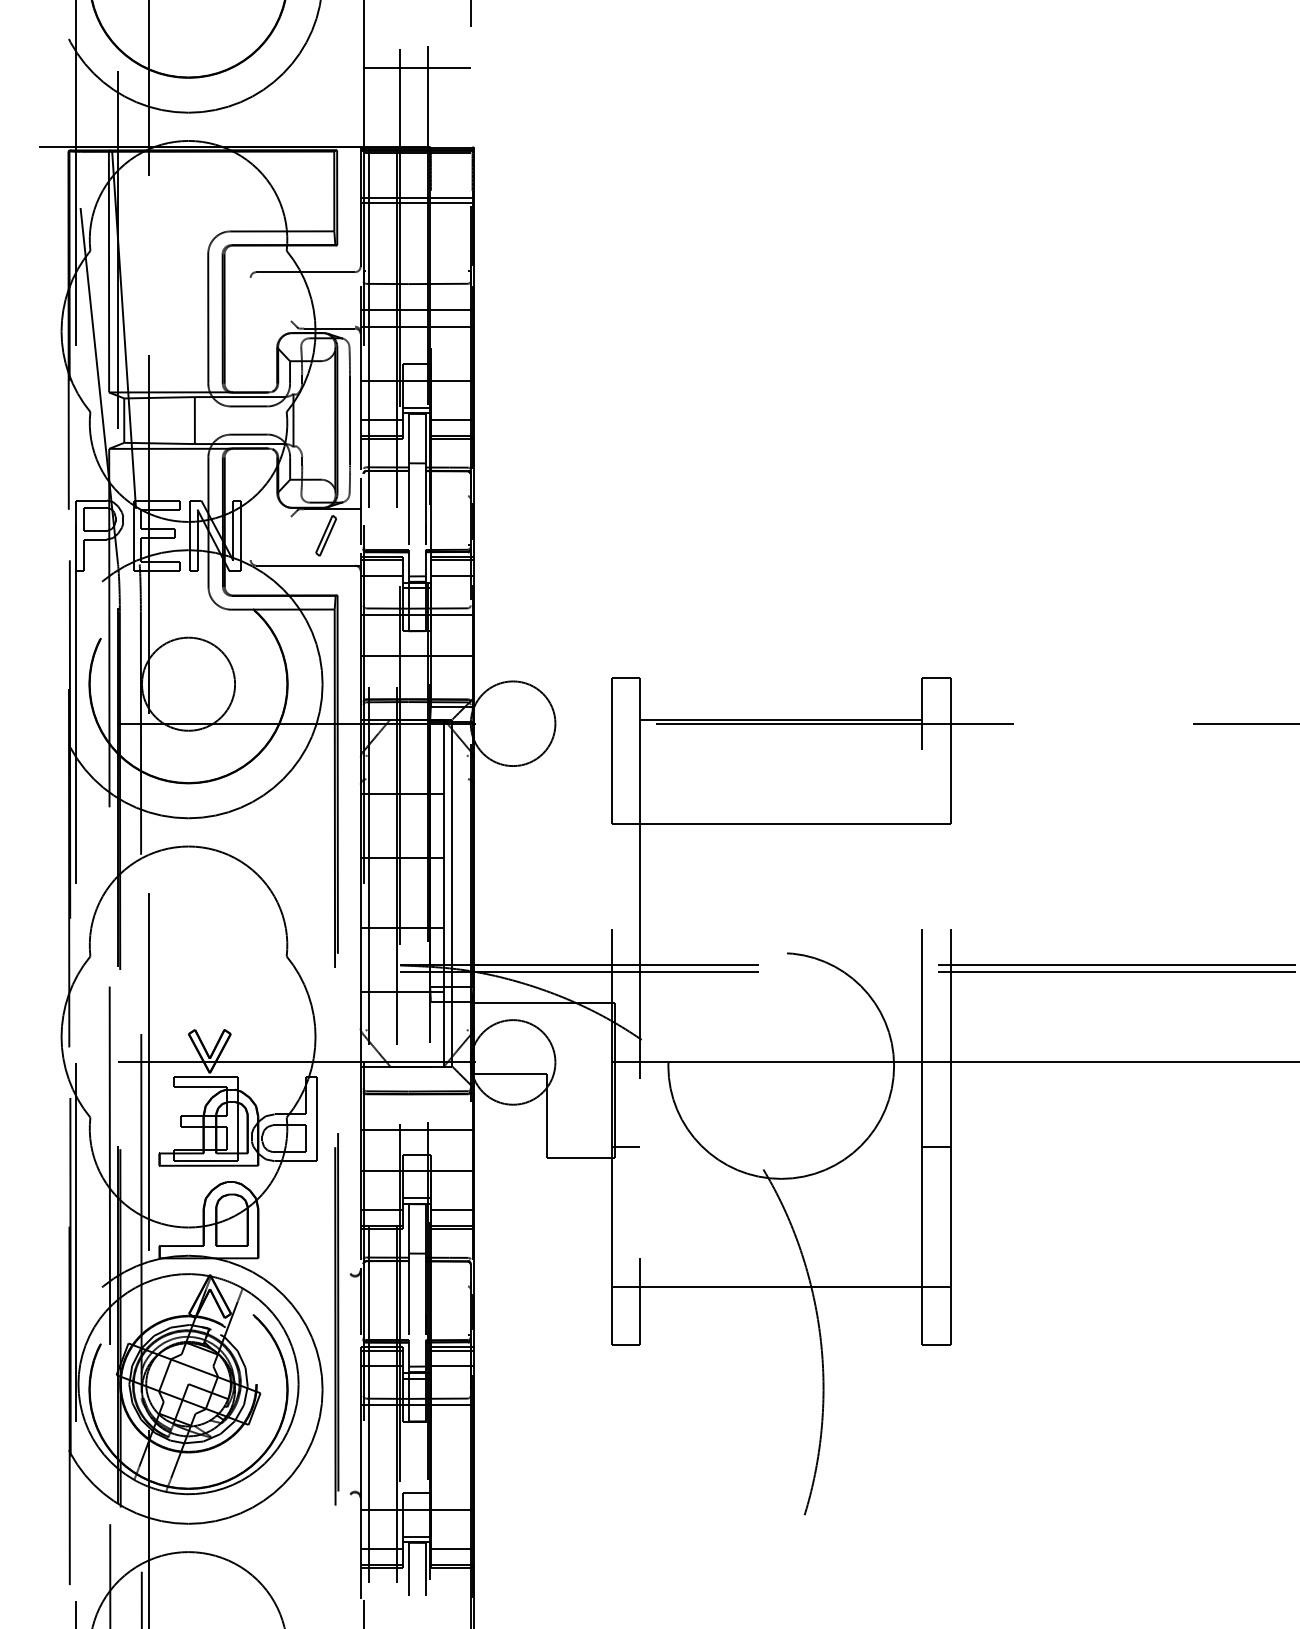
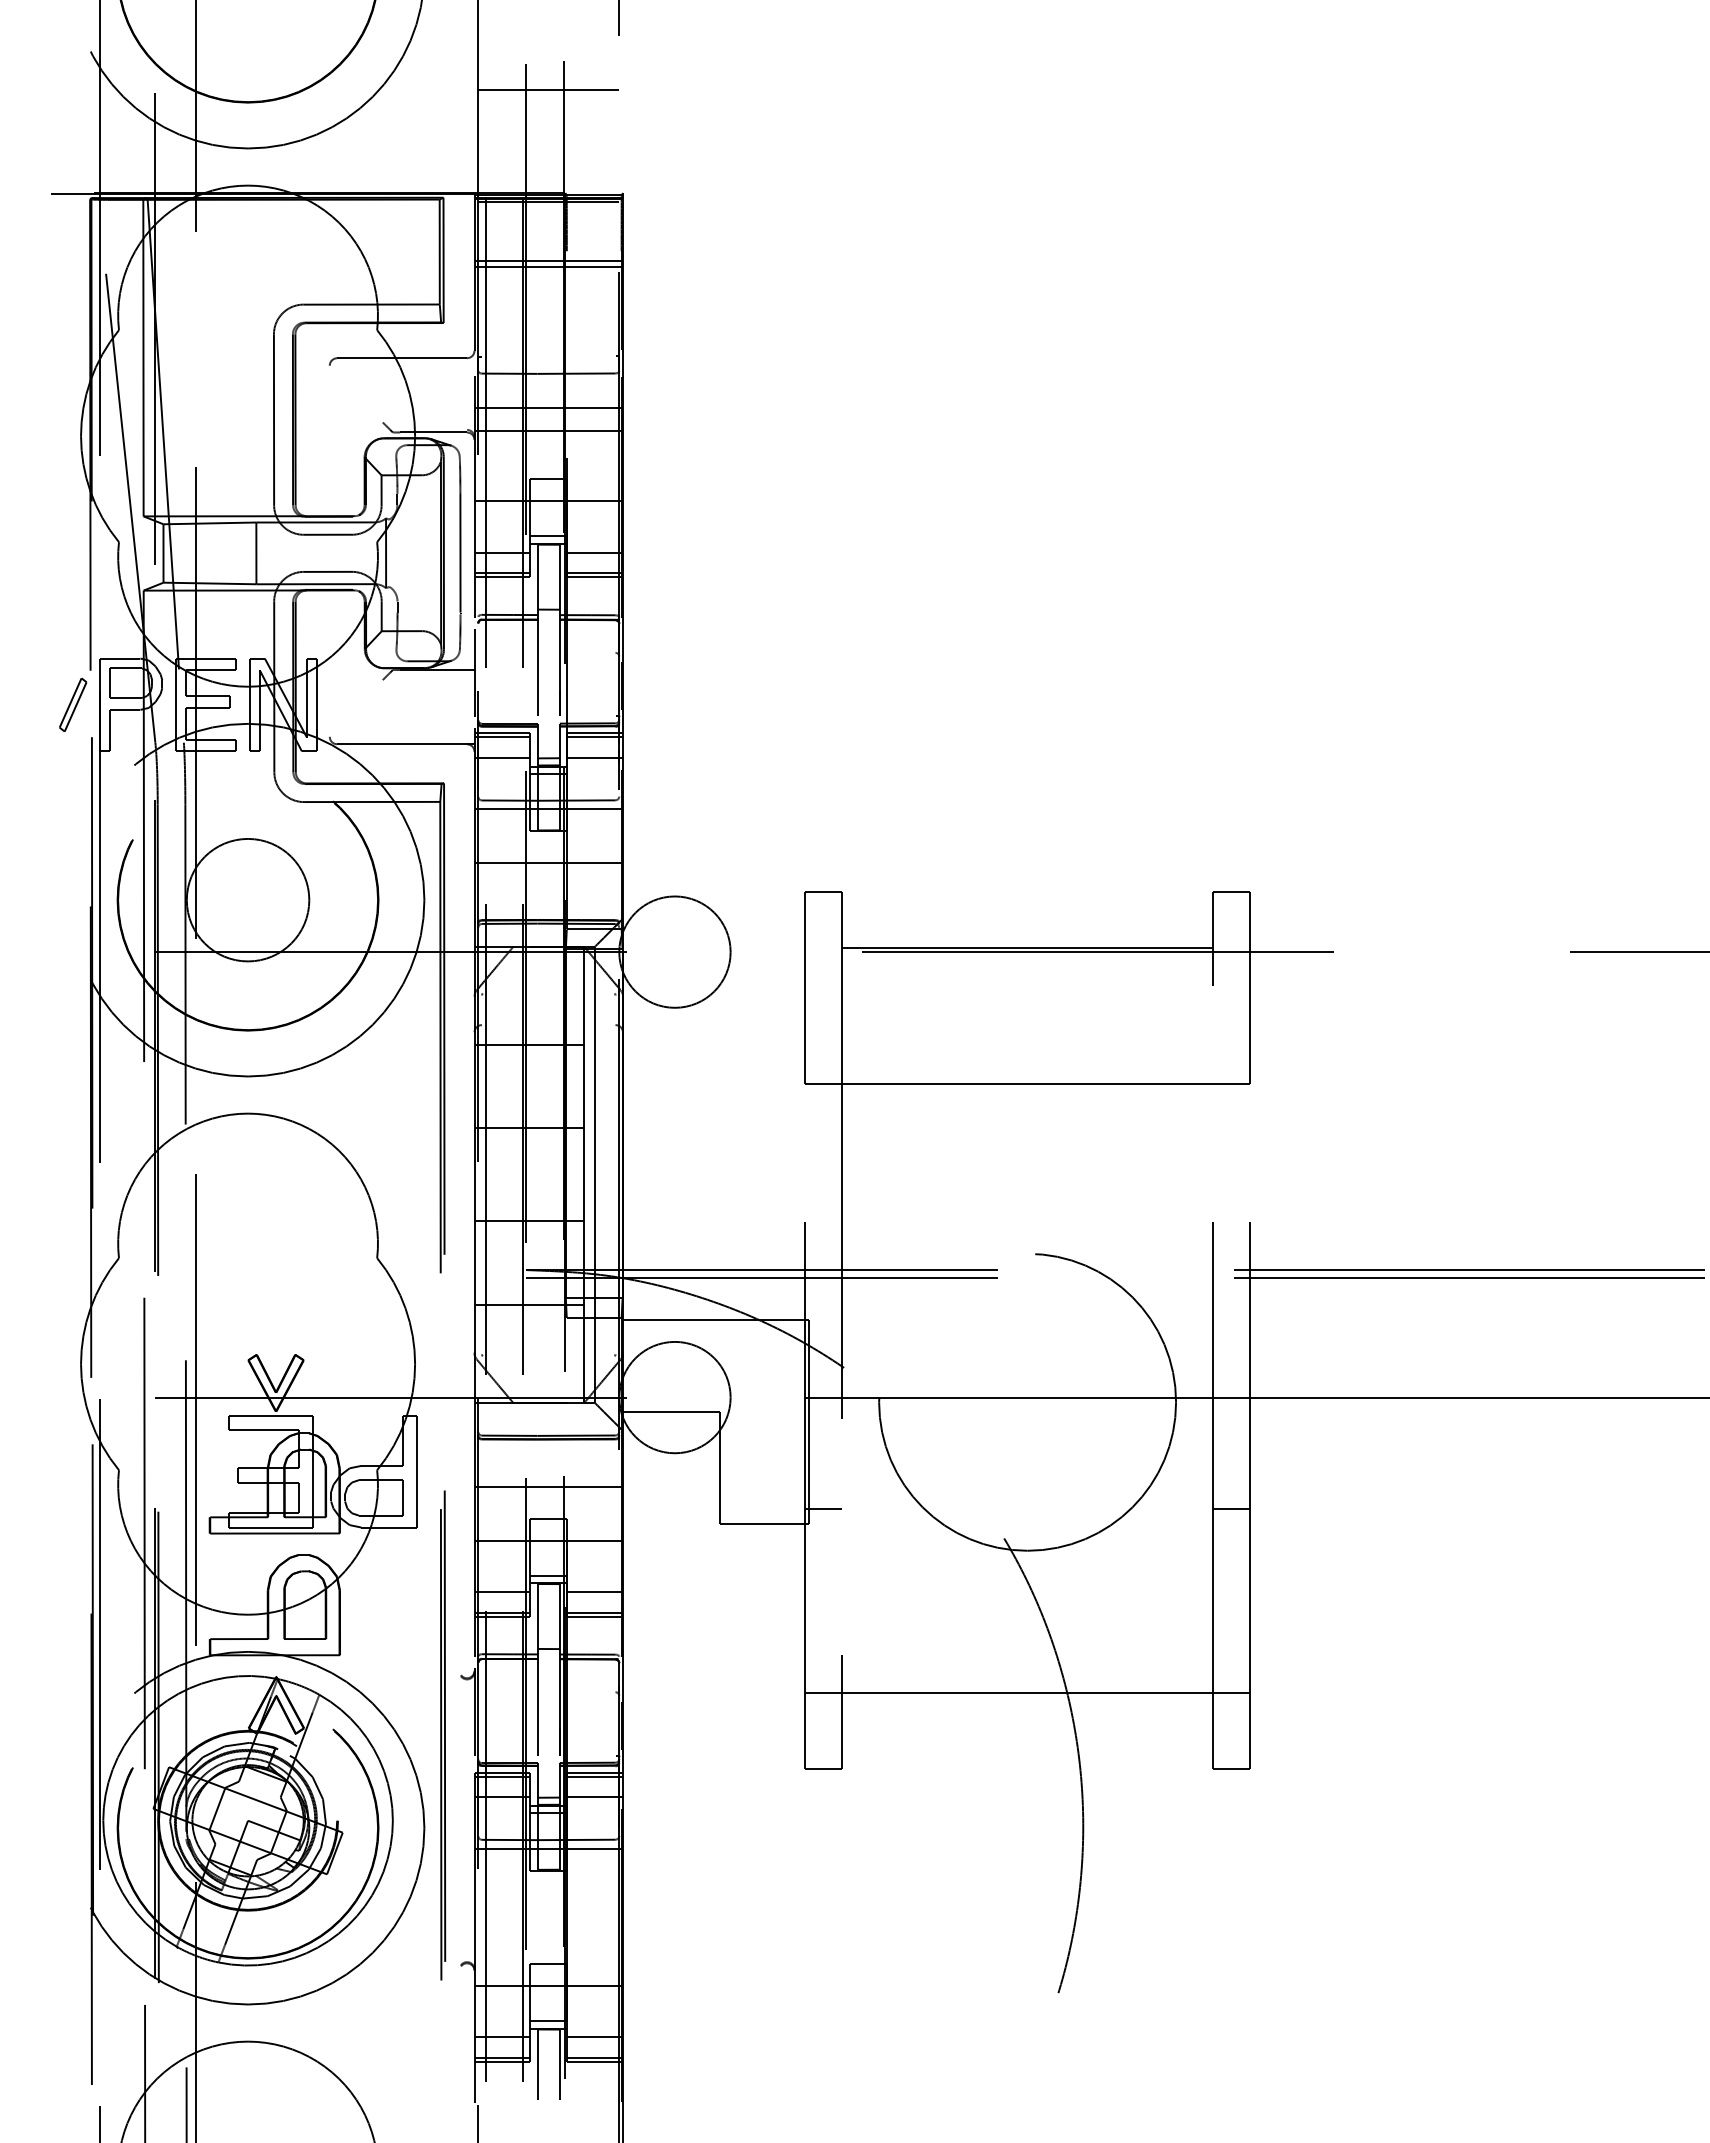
part: (326, 535) -> (73, 704), moved

